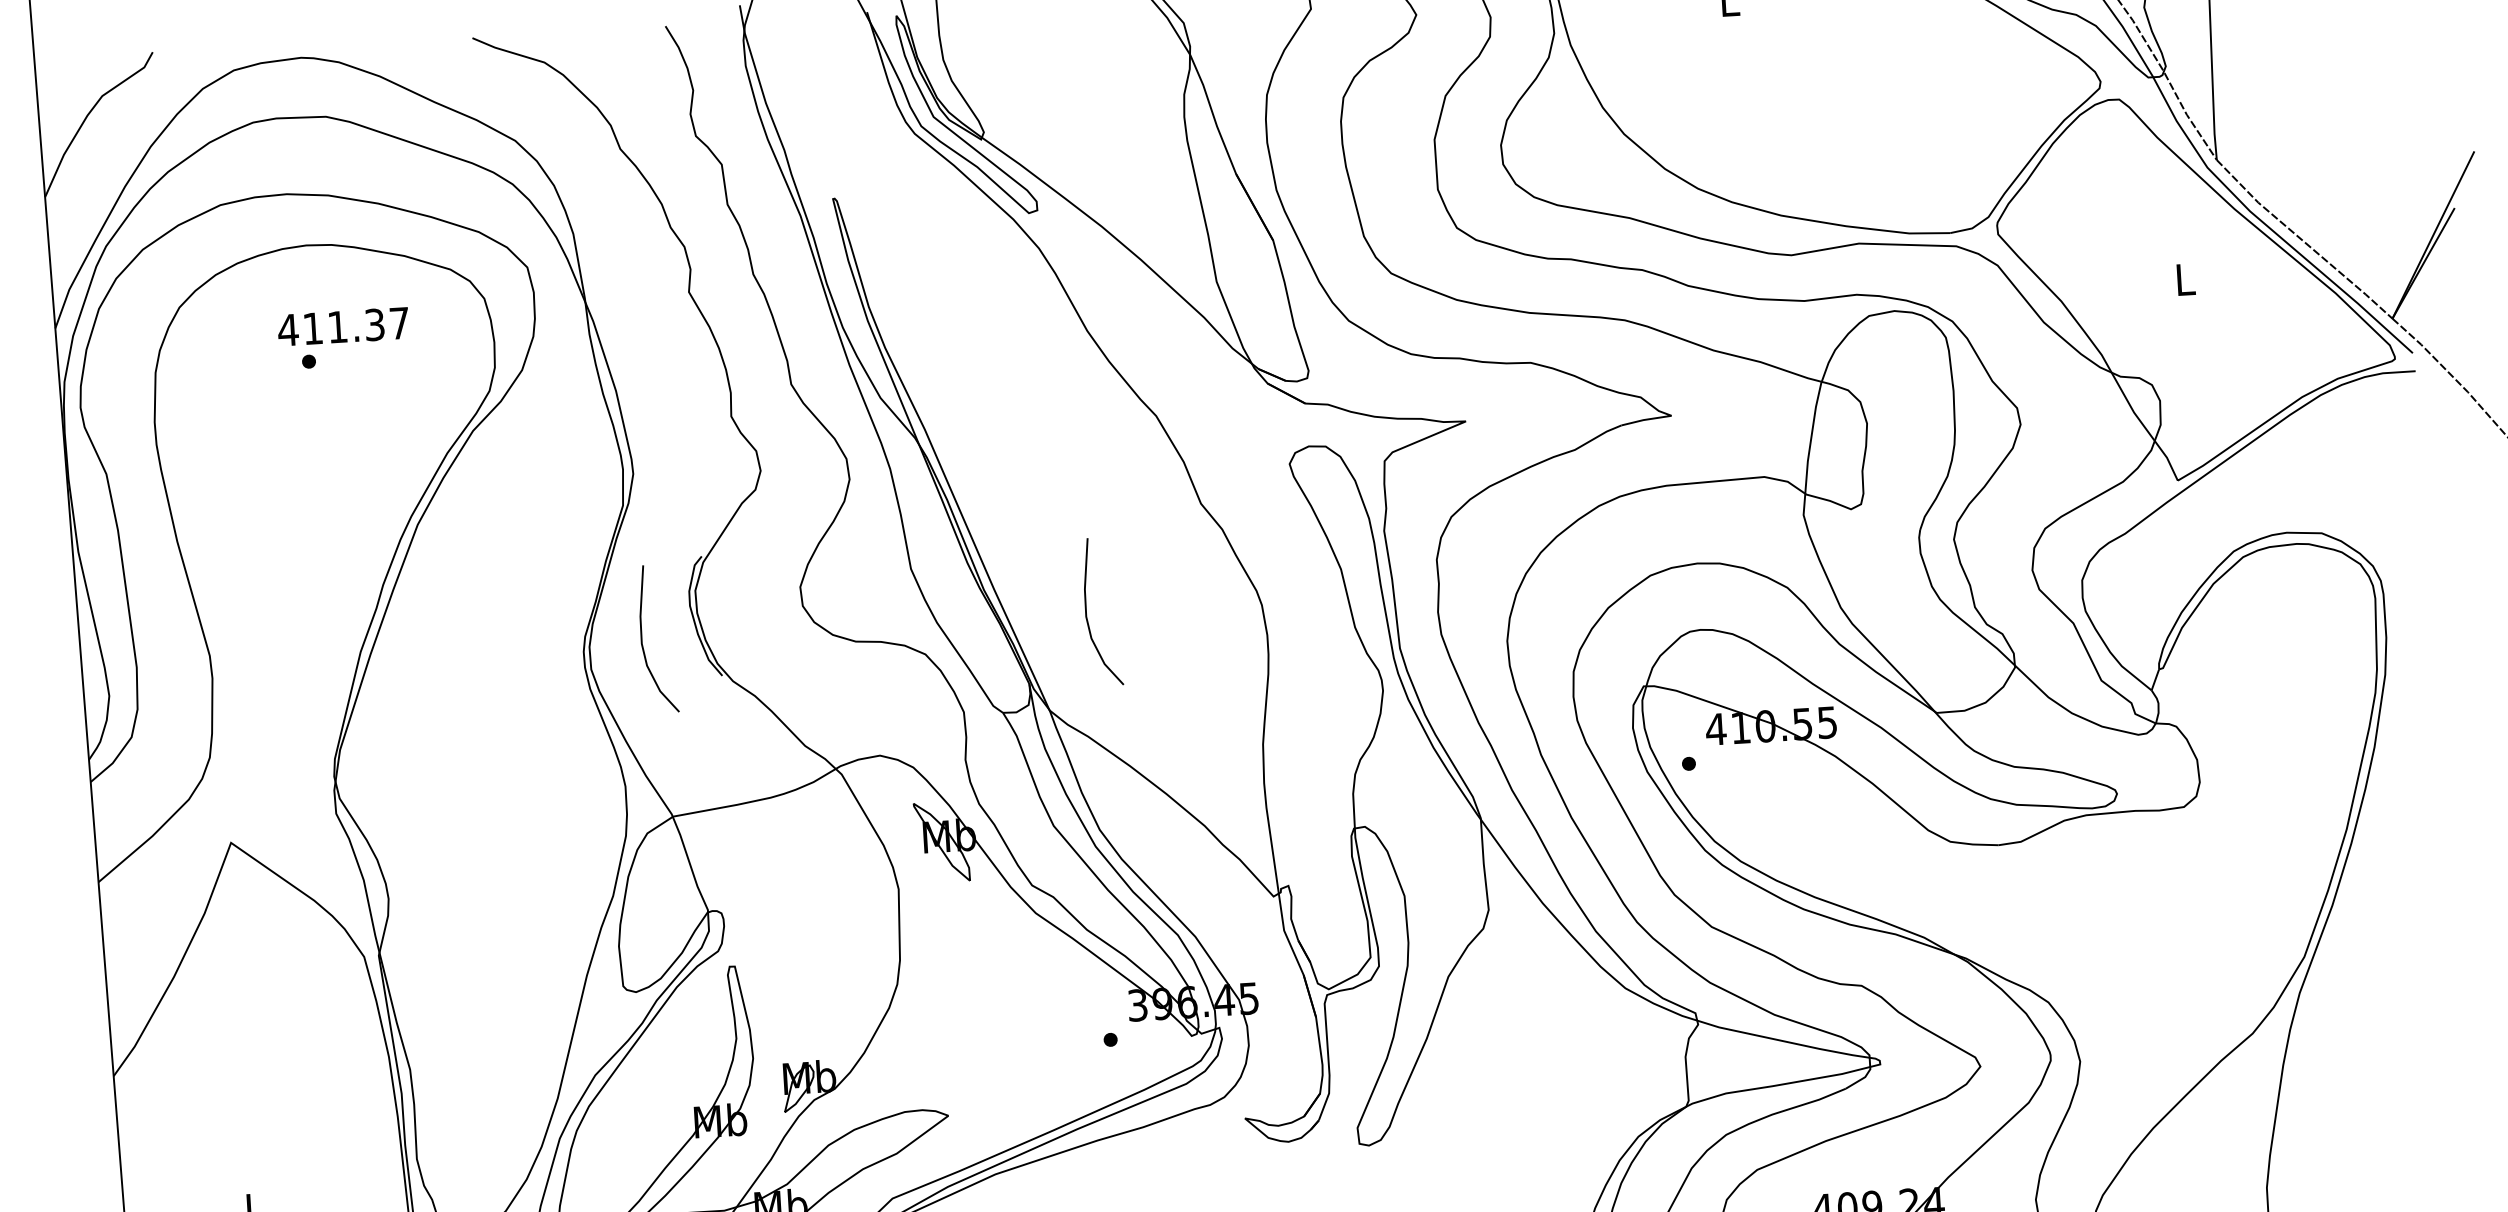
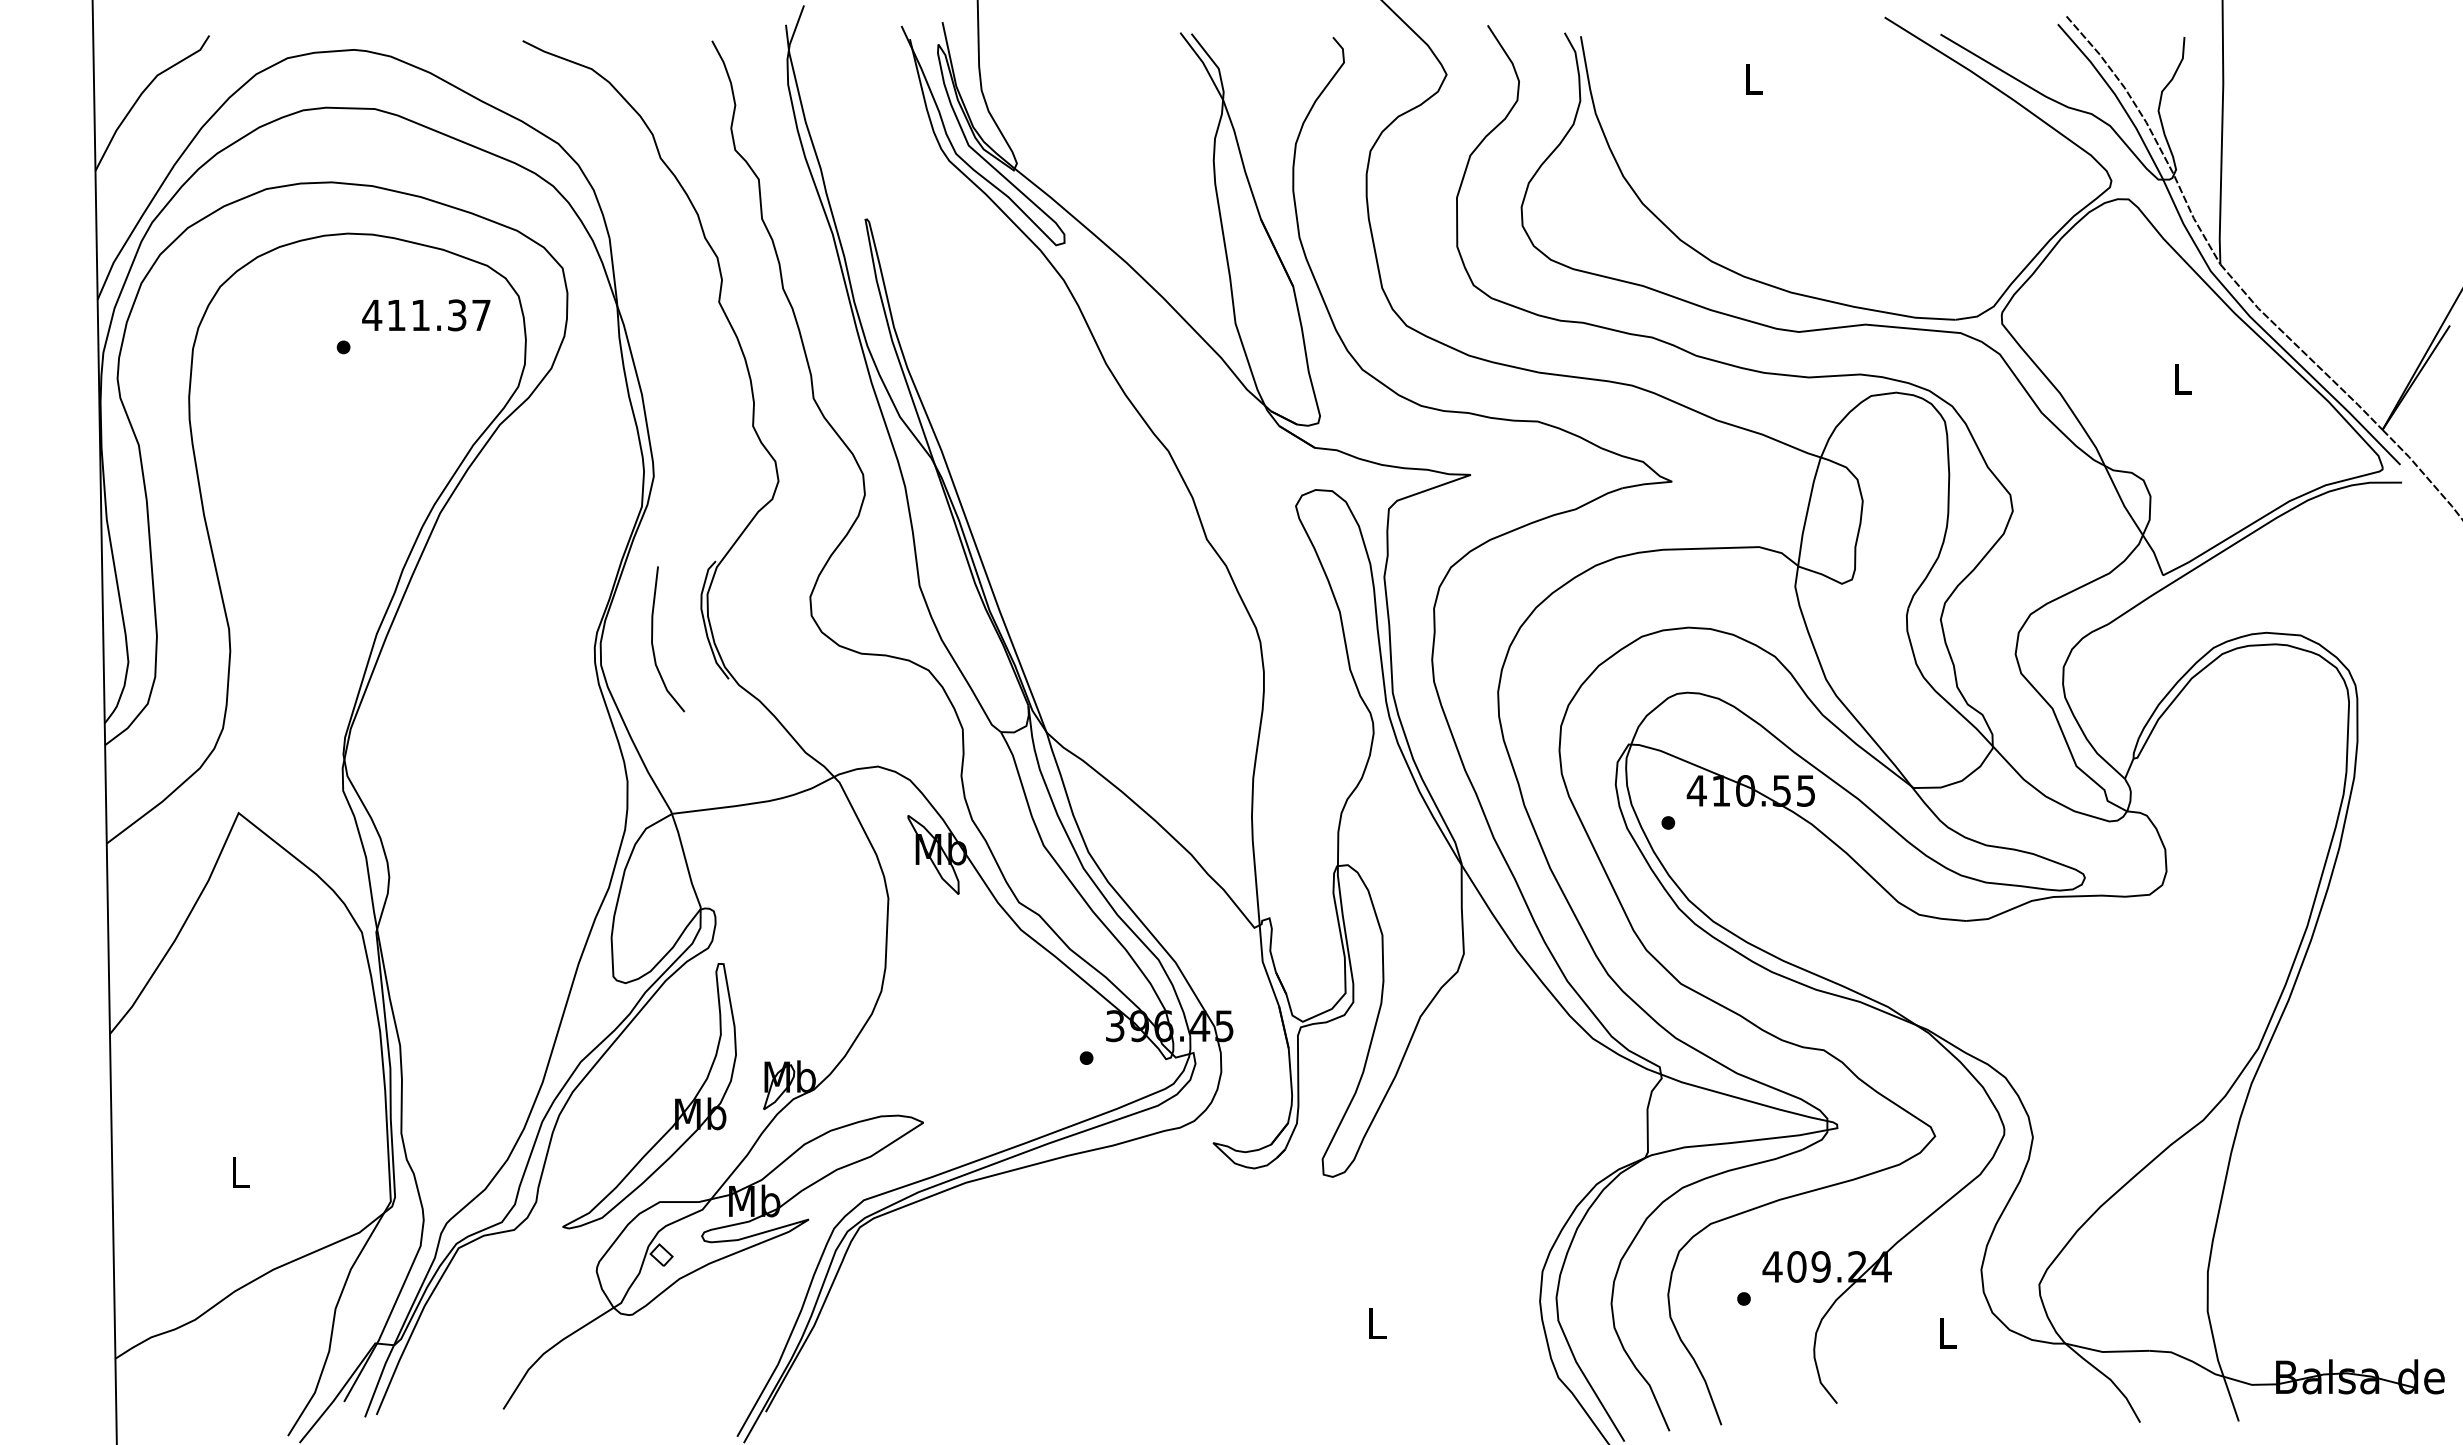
text: (343, 326) -> (426, 315), moved
curve: (1087, 618) -> (1089, 644), removed

